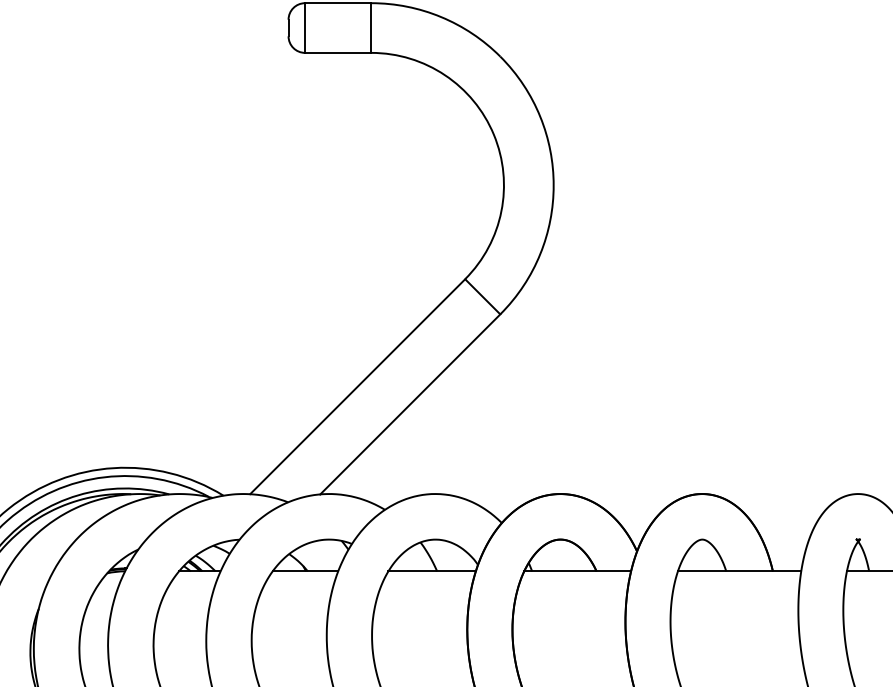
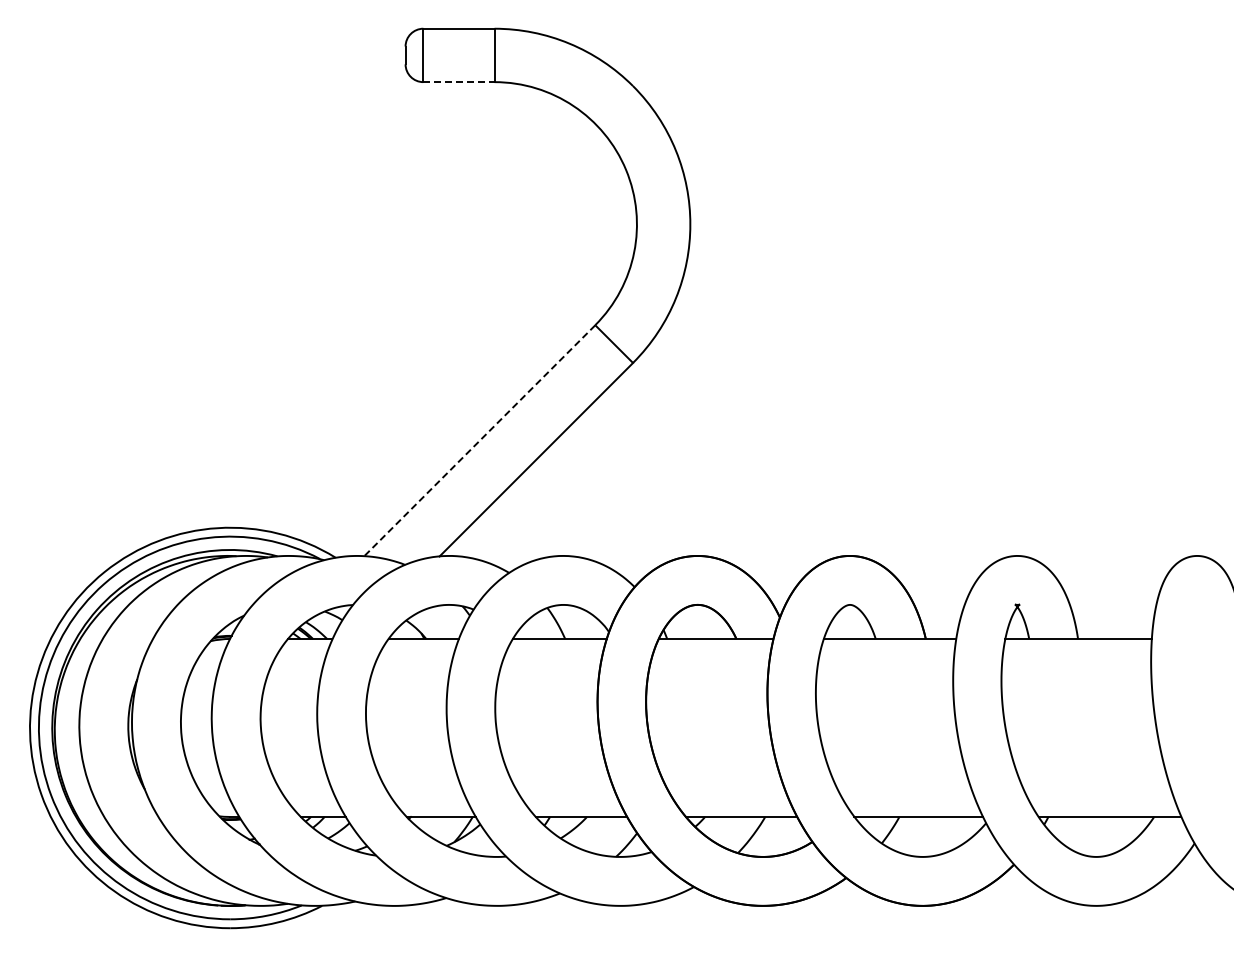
line: (337, 53) -> (458, 82), solid -> dashed
line: (357, 387) -> (479, 441), solid -> dashed

